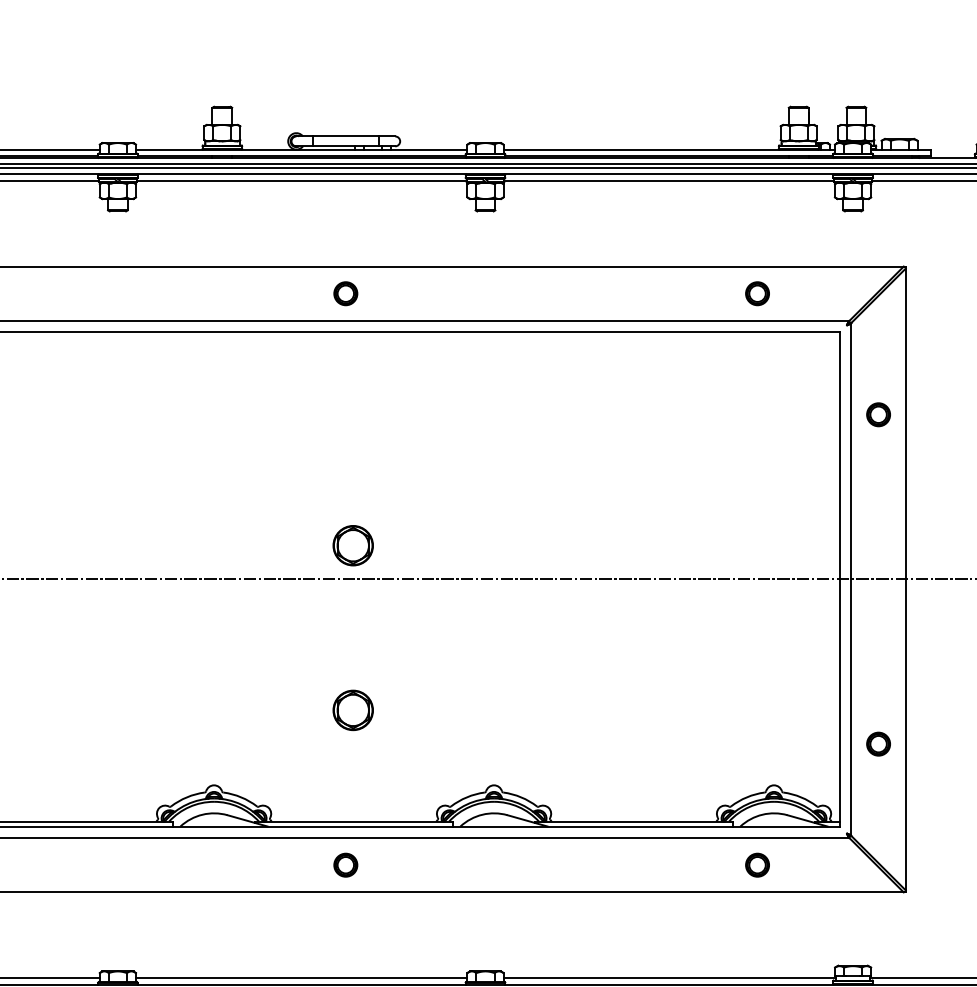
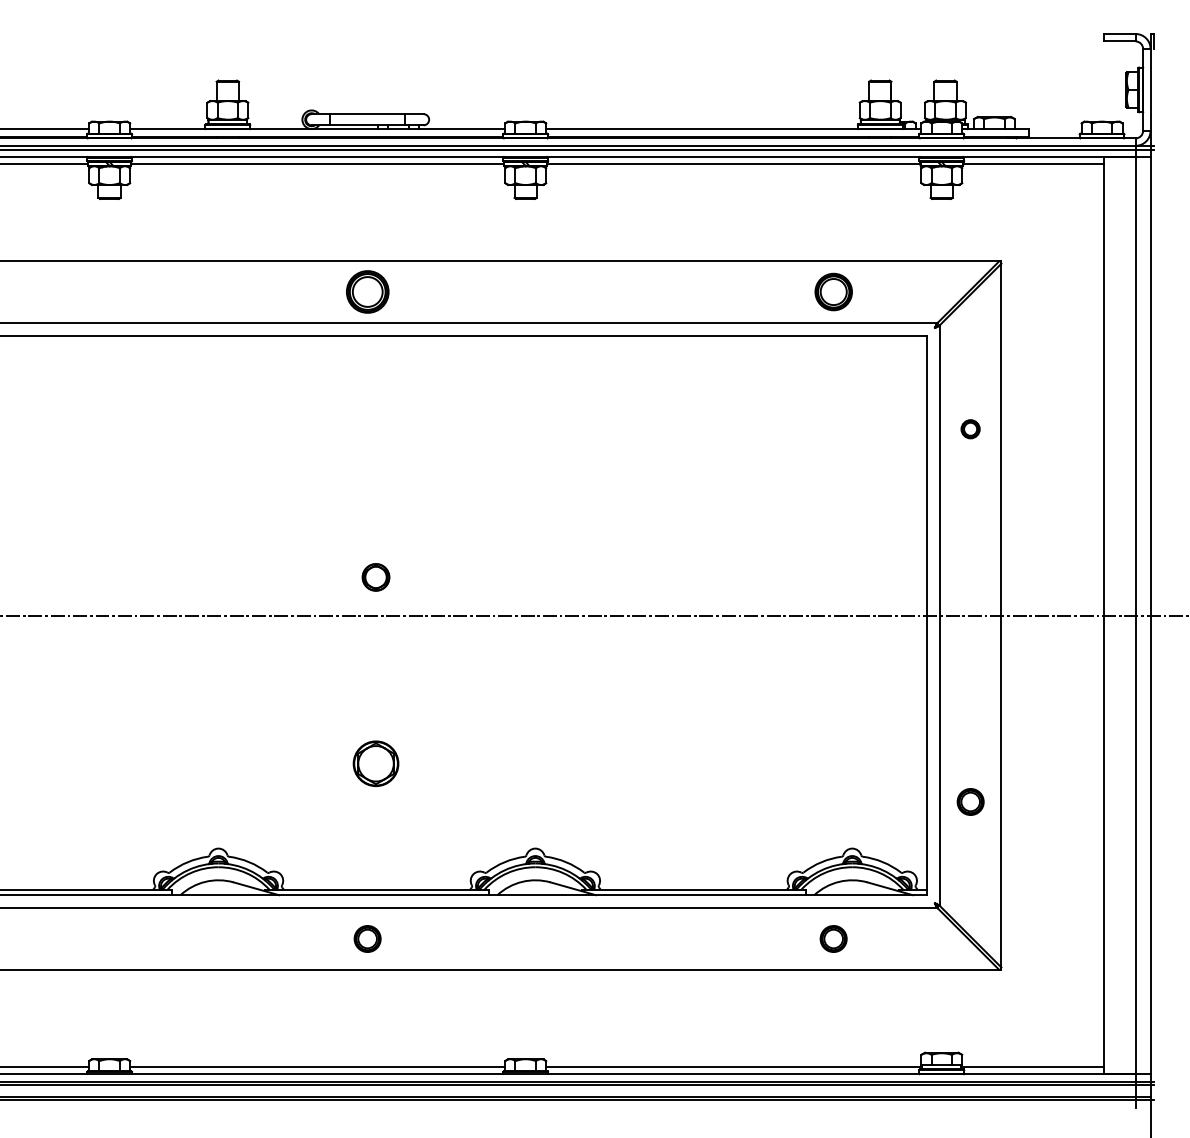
part: (345, 294) -> (367, 292), size x1.6
part: (757, 294) -> (833, 292), size x1.4
part: (878, 415) -> (970, 429), size x0.7
part: (352, 545) -> (375, 577), size x0.6

